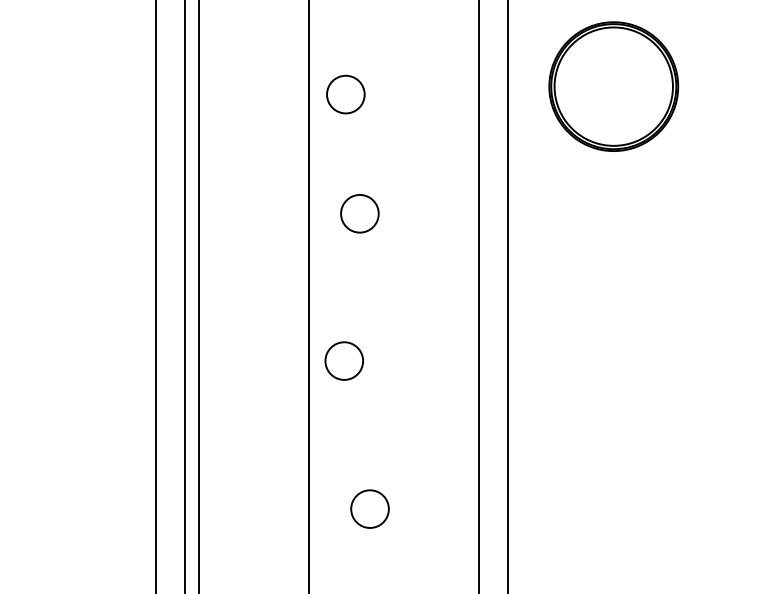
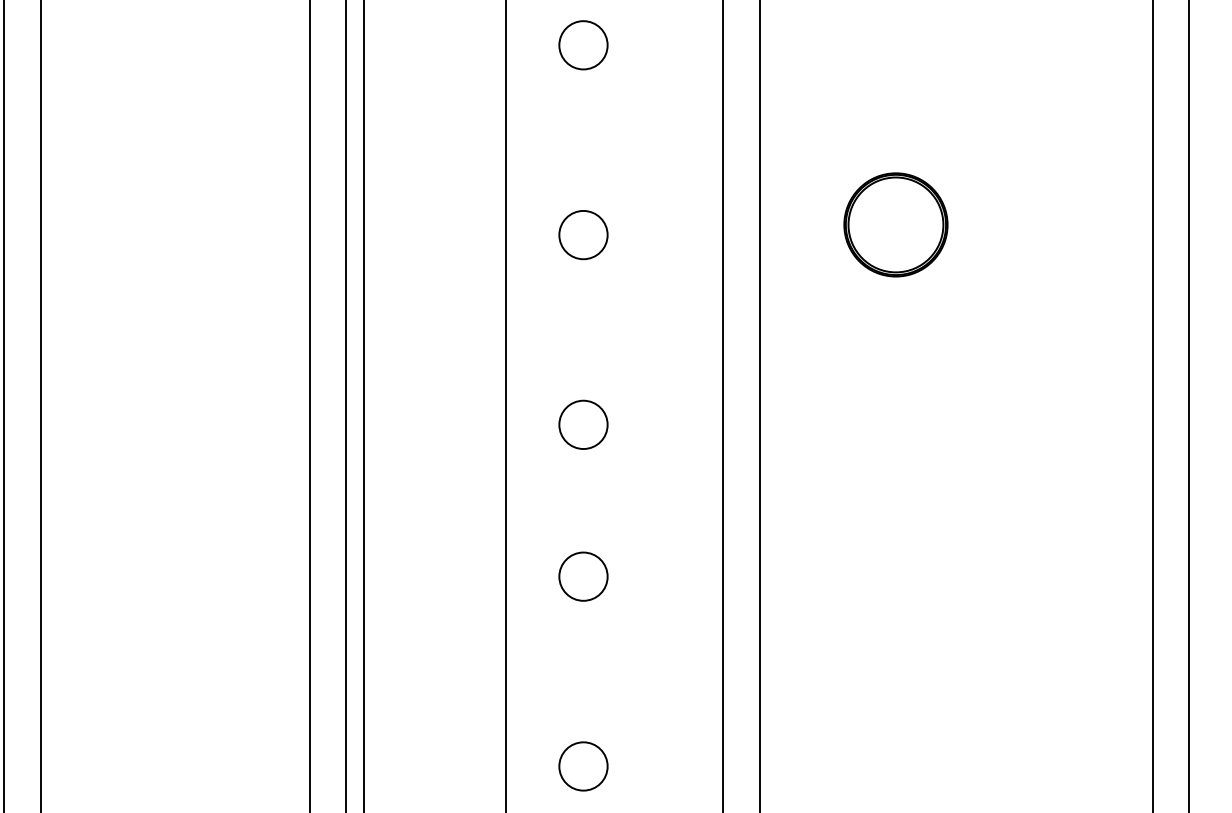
part: (613, 86) -> (895, 224), size x0.62
circle: (345, 94) -> (583, 235), moved
circle: (359, 213) -> (583, 424), moved
circle: (344, 360) -> (583, 576), moved

